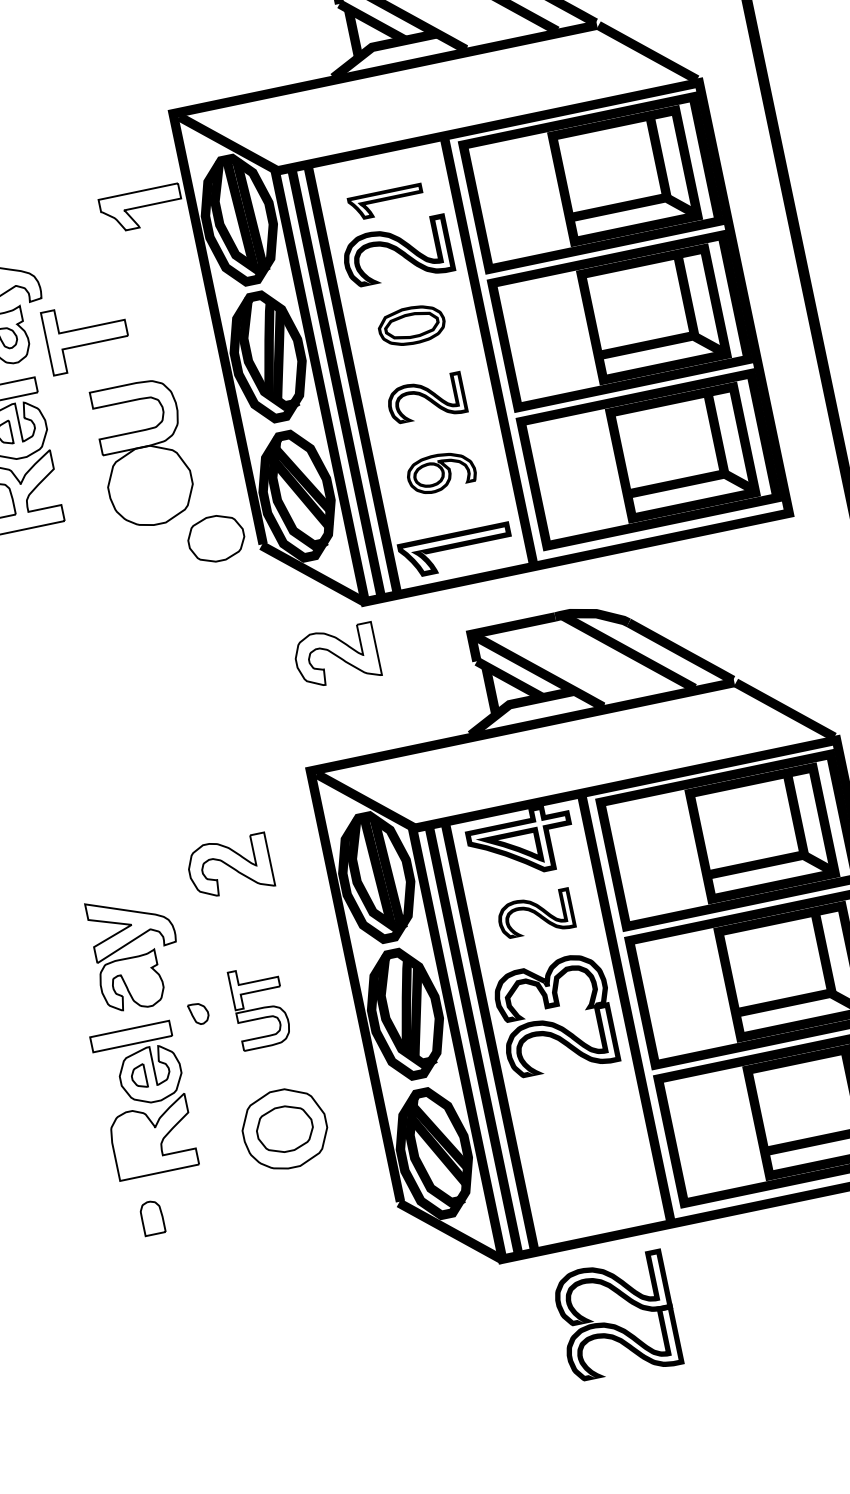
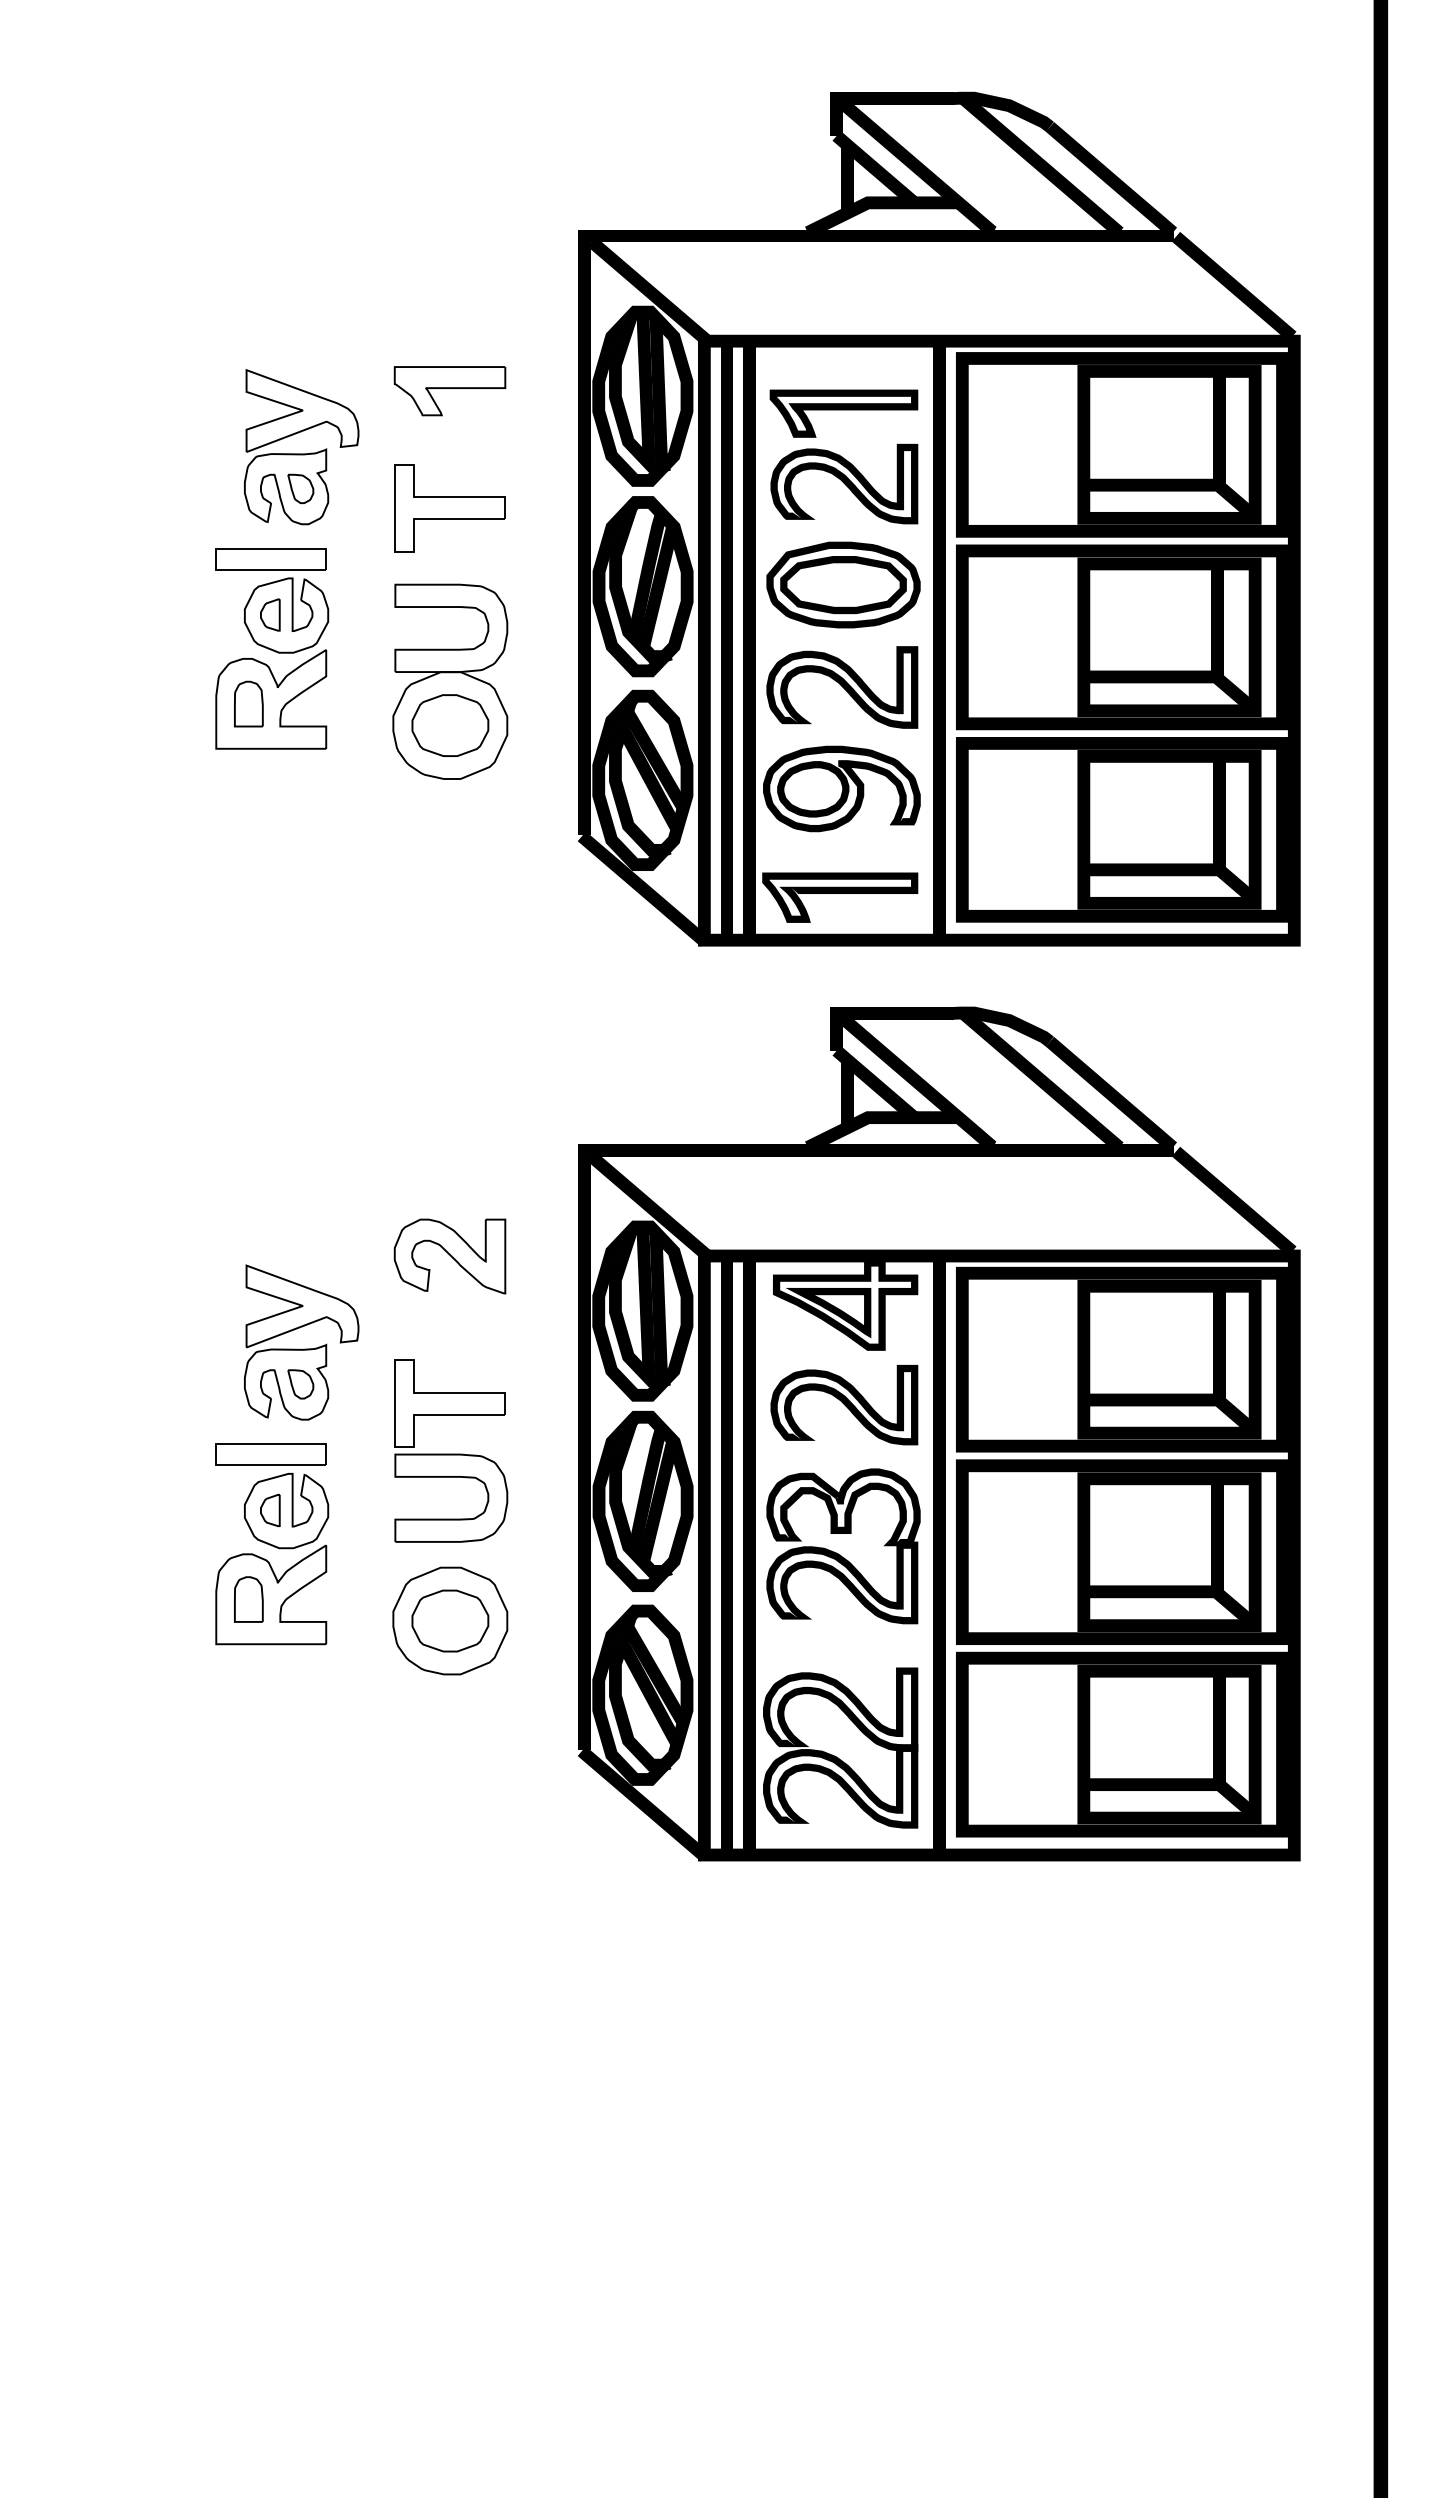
part: (386, 202) -> (843, 413), size x1.43
part: (141, 209) -> (449, 391), moved
part: (411, 325) -> (843, 584), size x1.67
part: (86, 336) -> (449, 508), moved
part: (426, 399) -> (842, 687), size x1.43
part: (440, 472) -> (841, 788), size x1.67
part: (216, 538) -> (450, 725), moved
part: (336, 656) -> (650, 1005), removed
part: (535, 915) -> (844, 1405), size x1.43
part: (260, 1006) -> (451, 1450), size x1.67
part: (198, 1014) -> (300, 1384), moved
part: (152, 1218) -> (248, 1599), moved
part: (615, 1324) -> (836, 1756), moved

